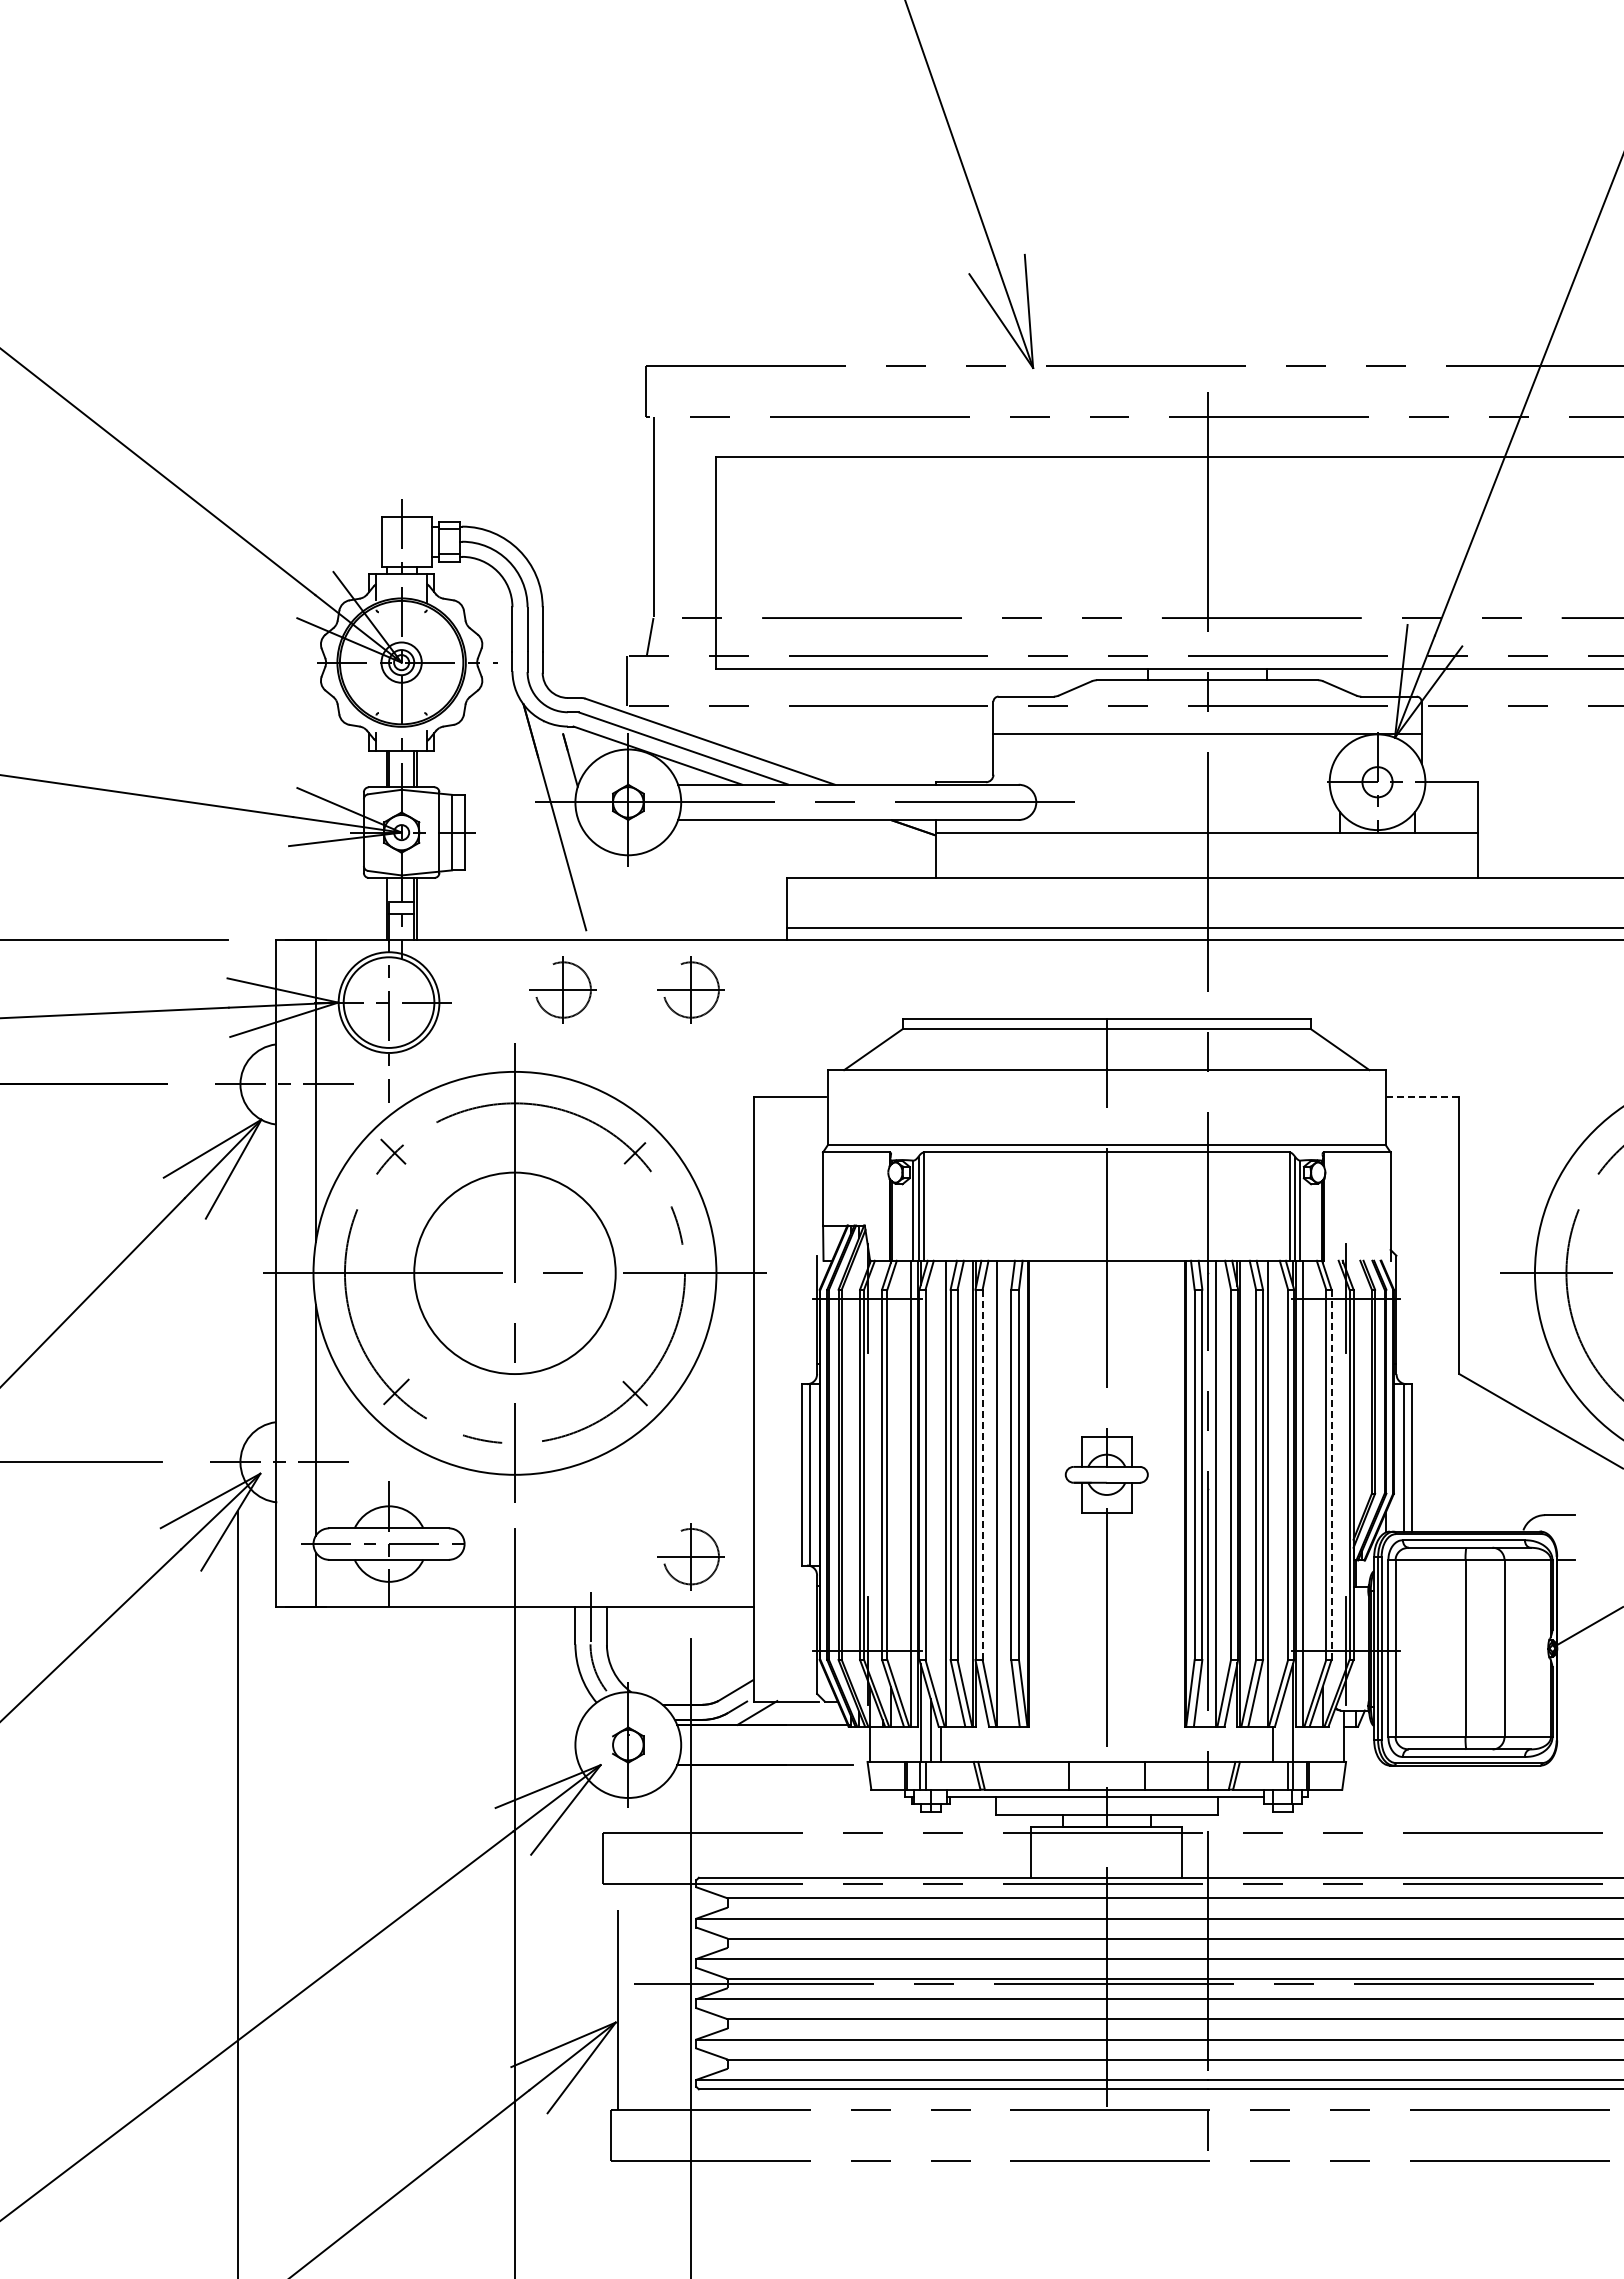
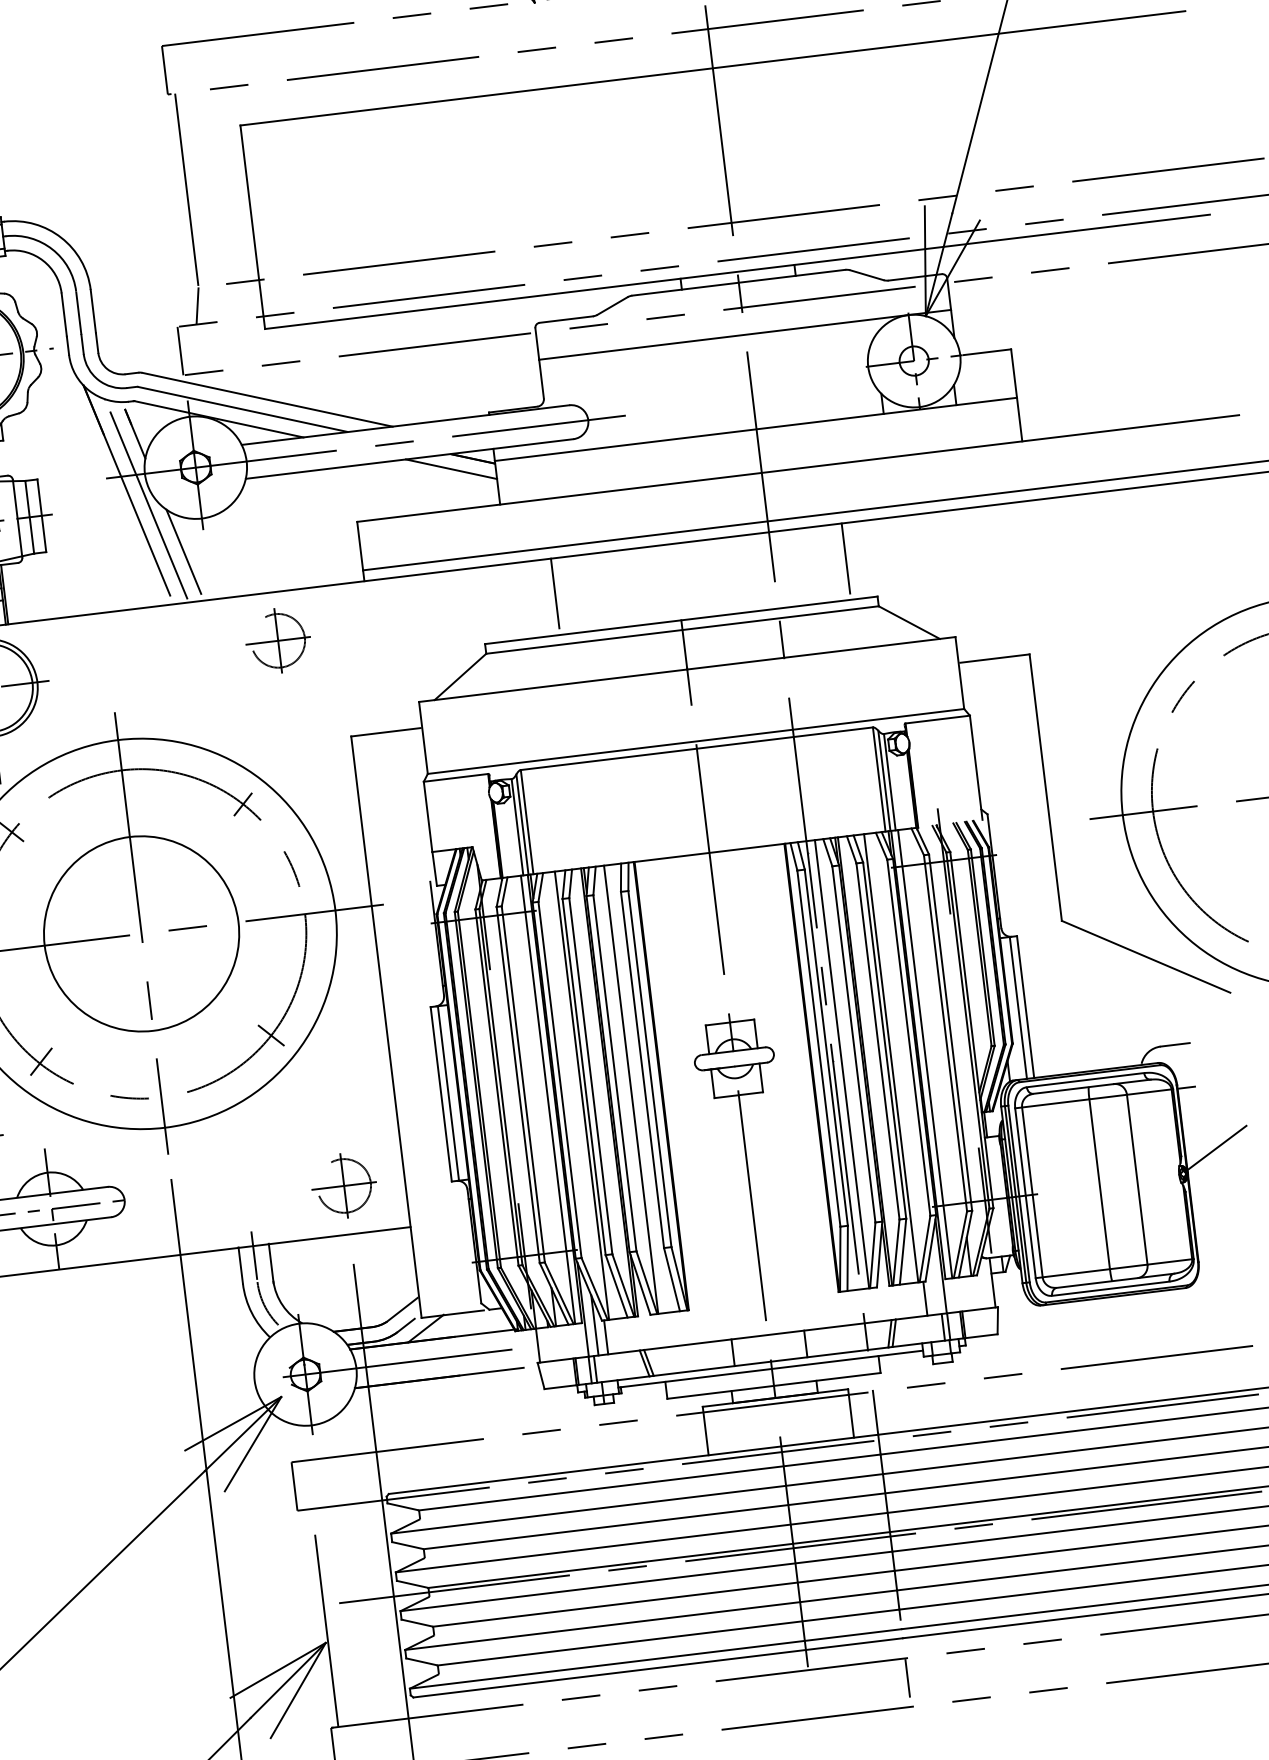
line: (575, 835) -> (148, 505), added
line: (889, 835) -> (450, 469), added
line: (605, 886) -> (183, 551), added
line: (980, 975) -> (554, 593), added
line: (1283, 975) -> (846, 557), added
part: (562, 989) -> (154, 655), removed
line: (1422, 1097) -> (994, 659), dashed -> solid
line: (982, 1475) -> (614, 1073), dashed -> solid
line: (1331, 1475) -> (950, 1033), dashed -> solid
line: (723, 1745) -> (397, 1363), added

